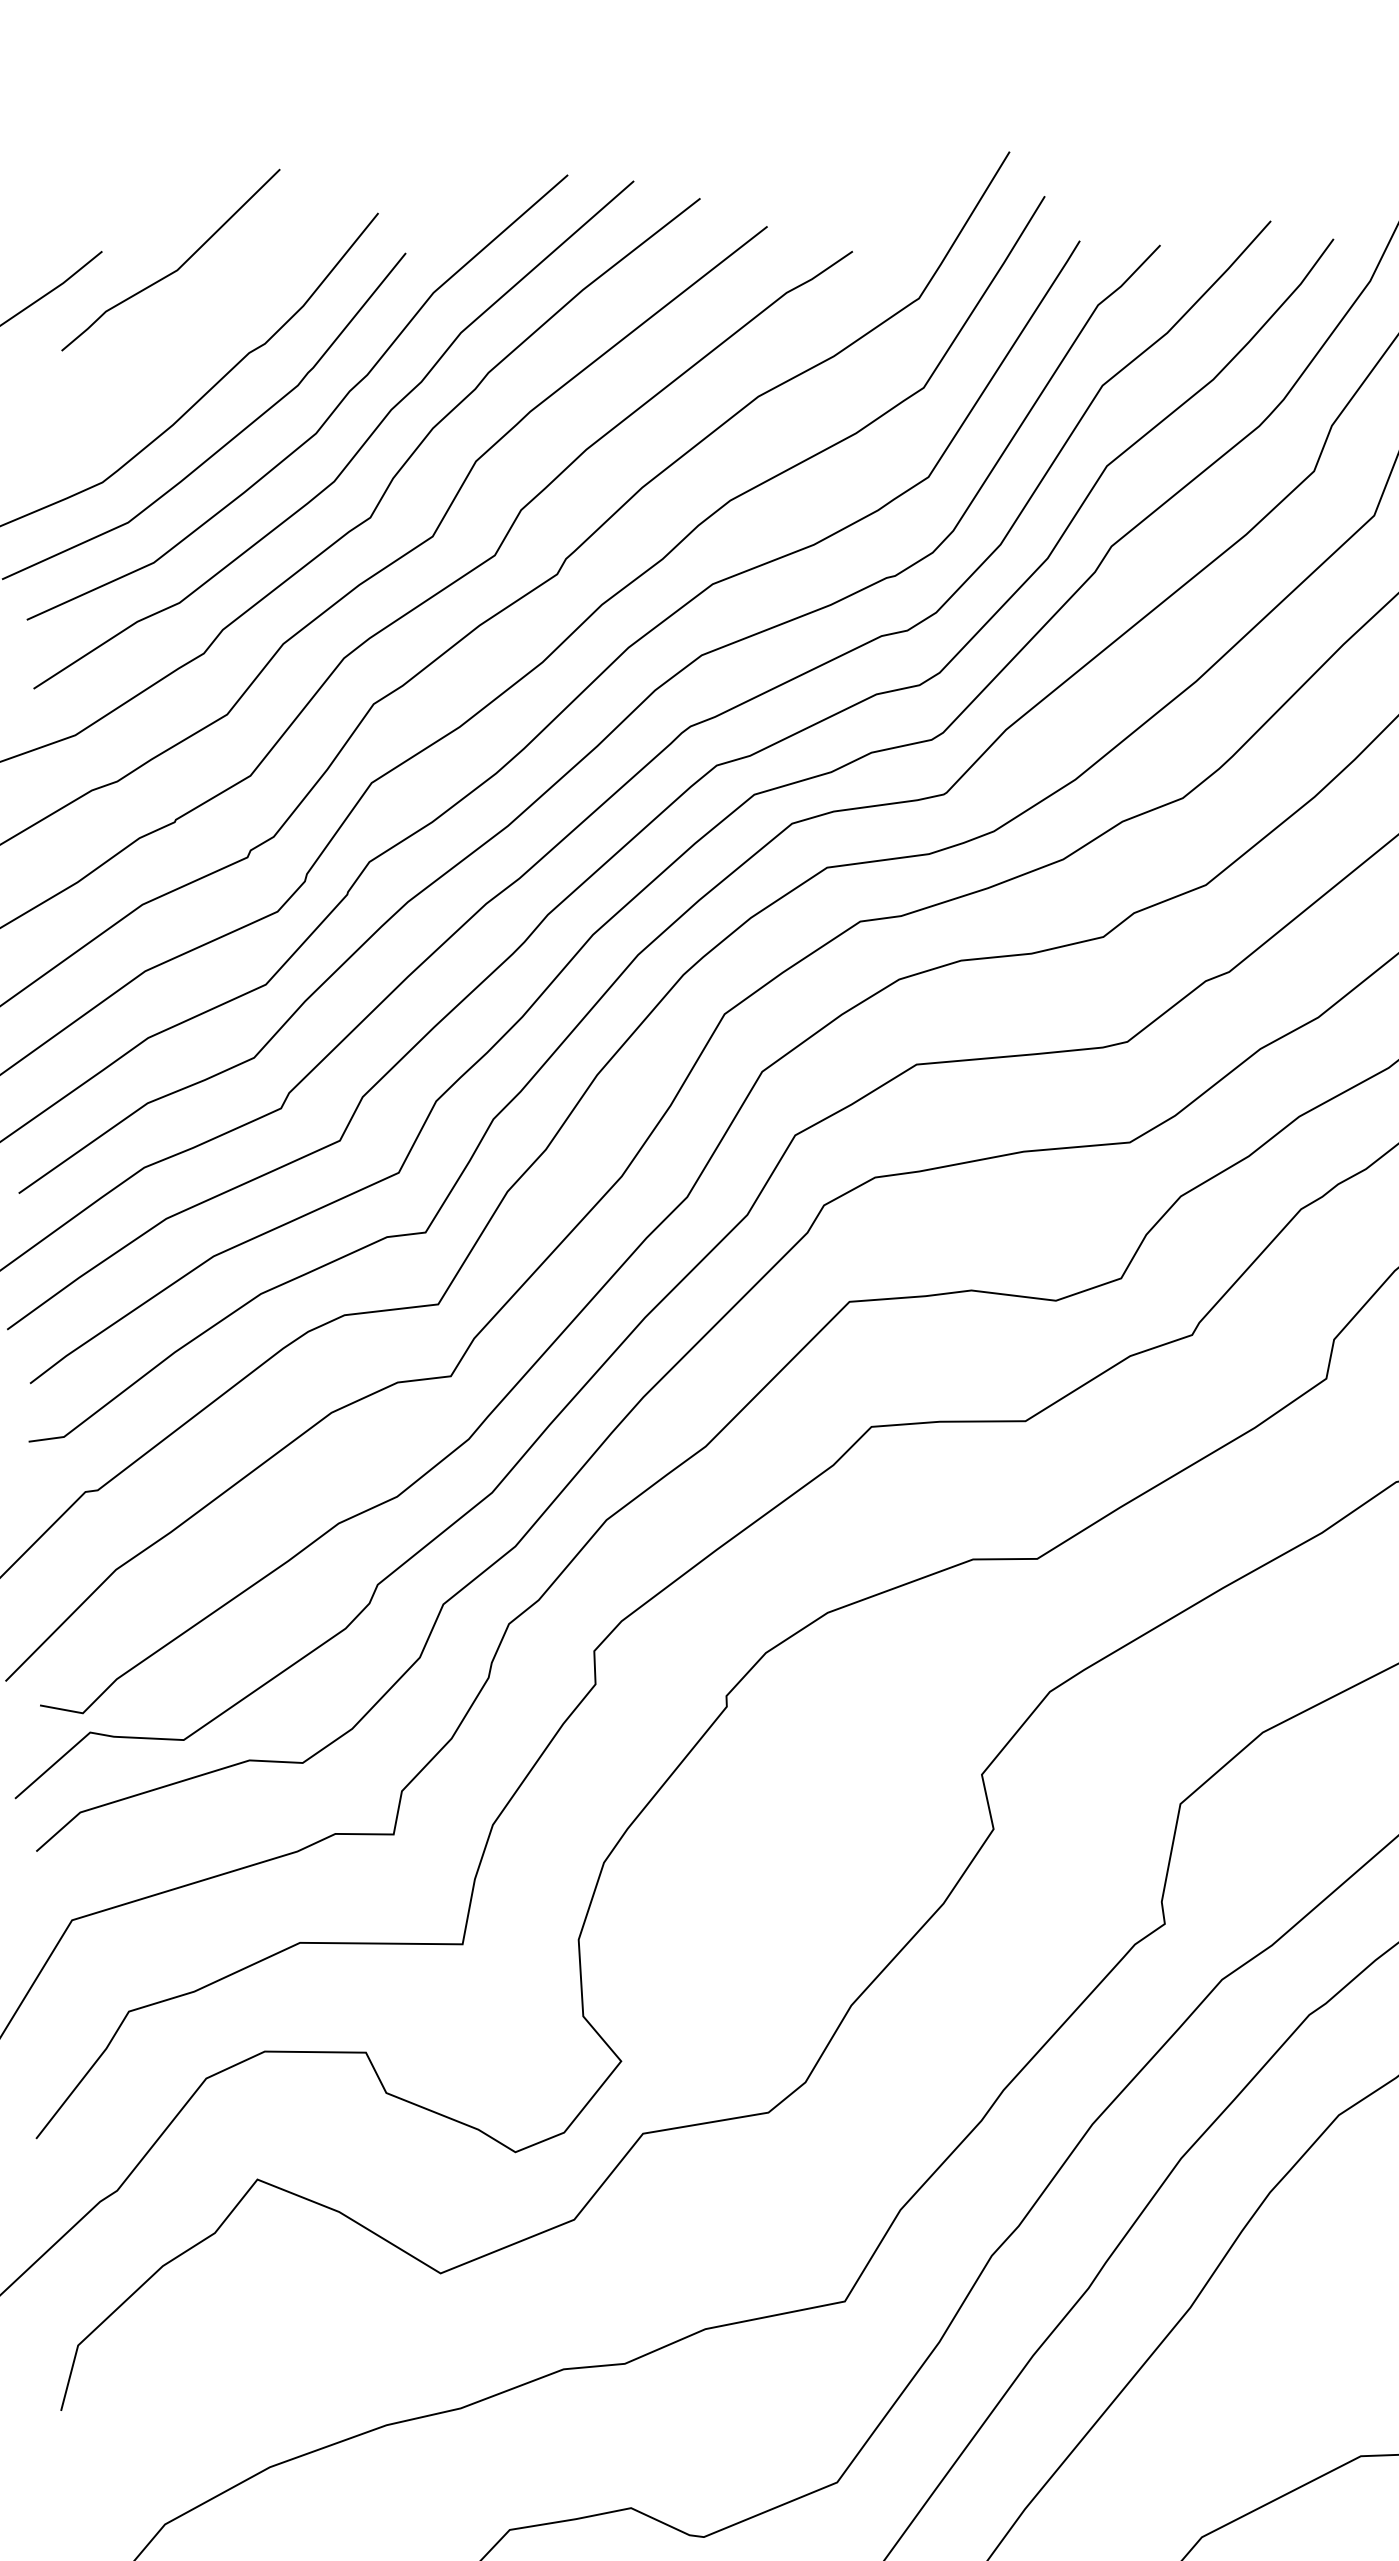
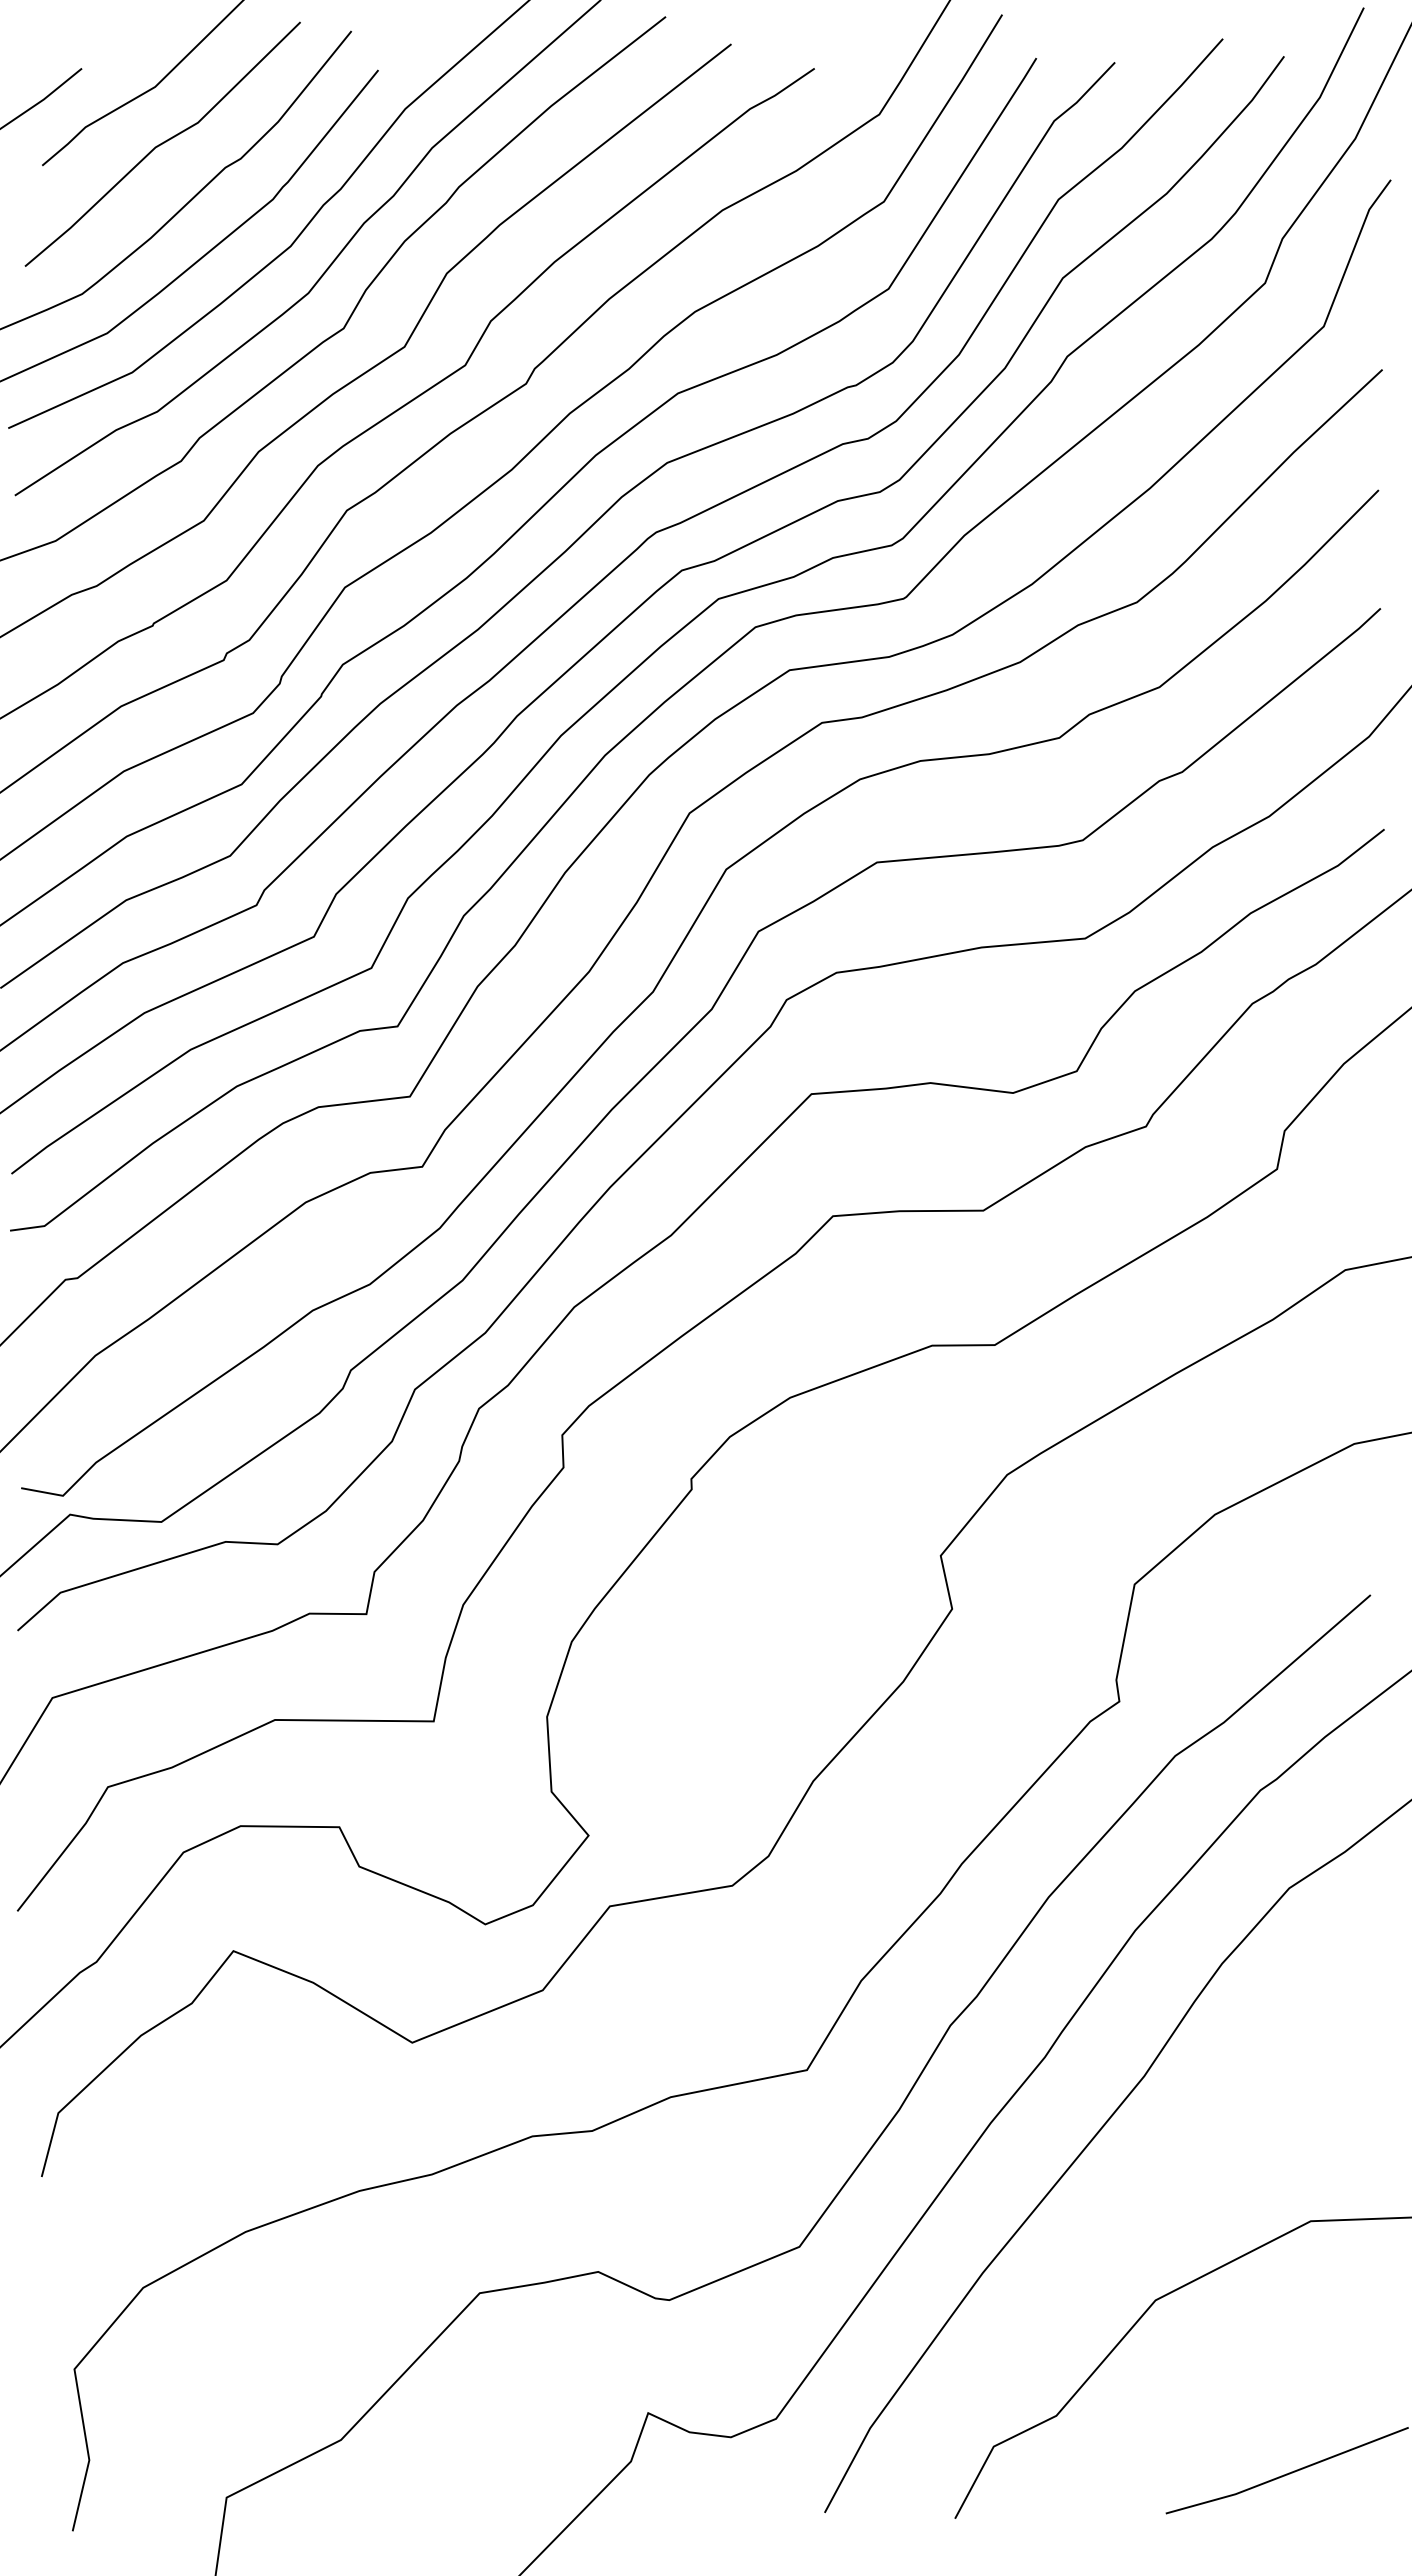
line: (184, 328) -> (162, 143), added

